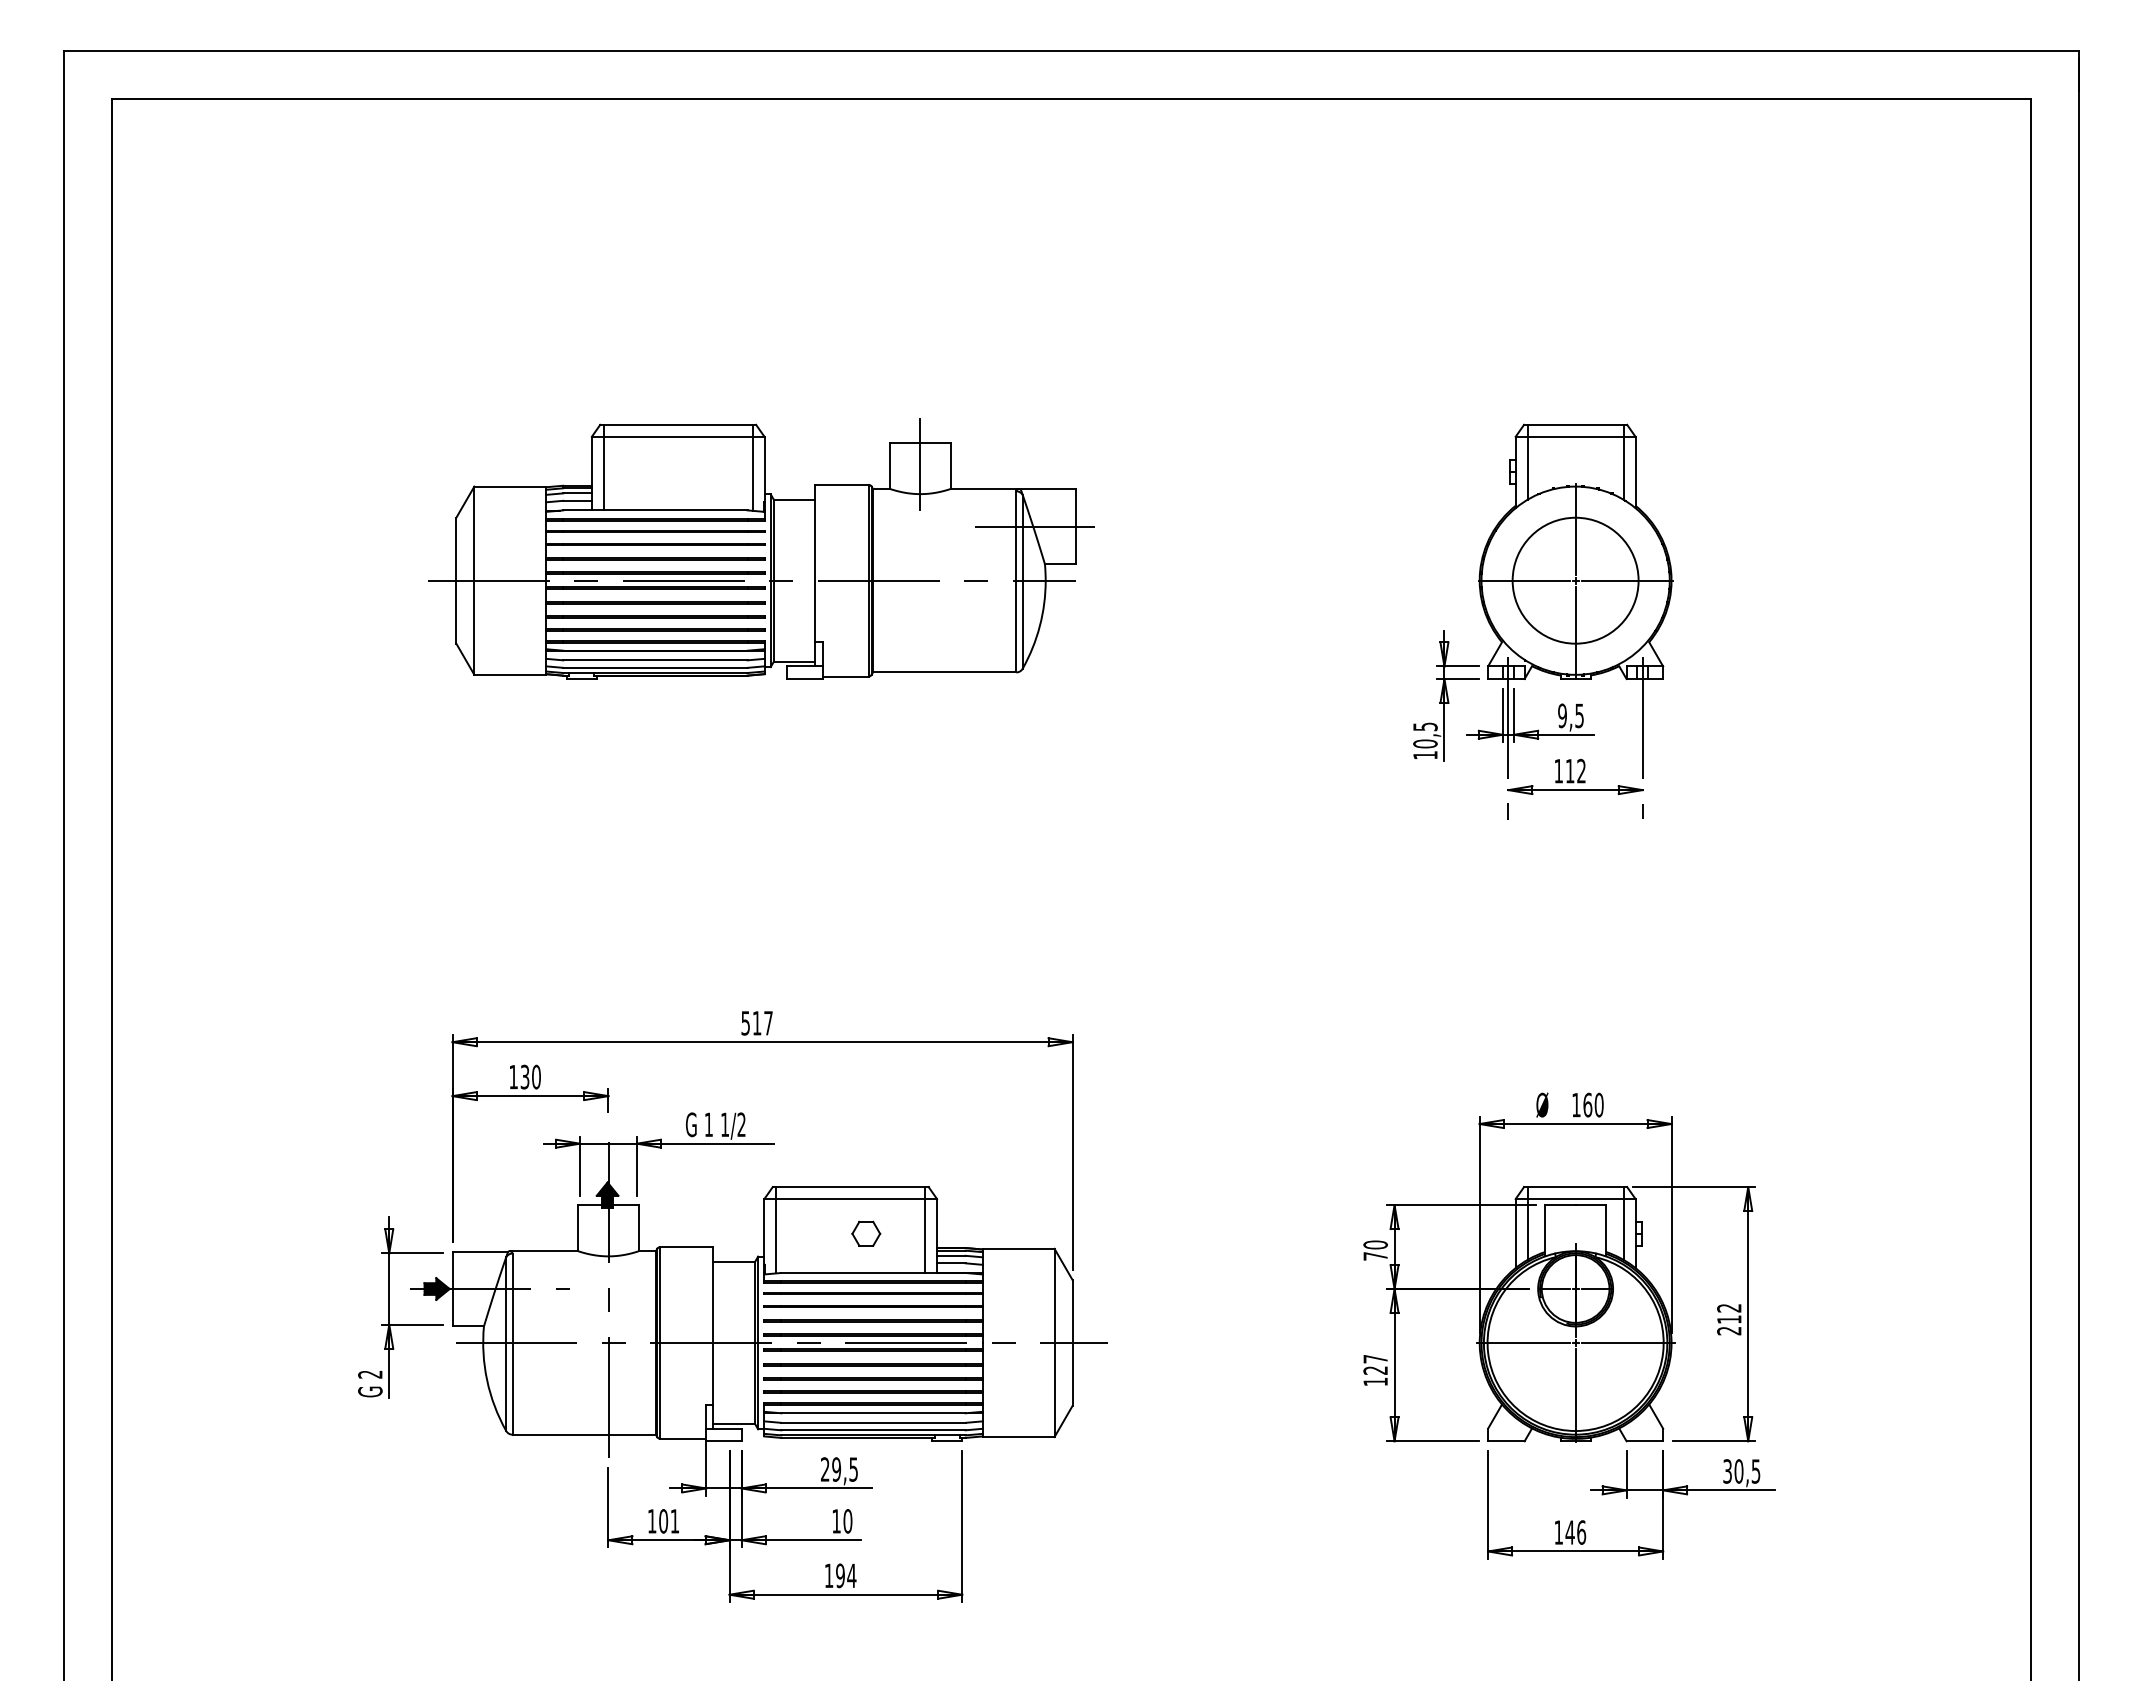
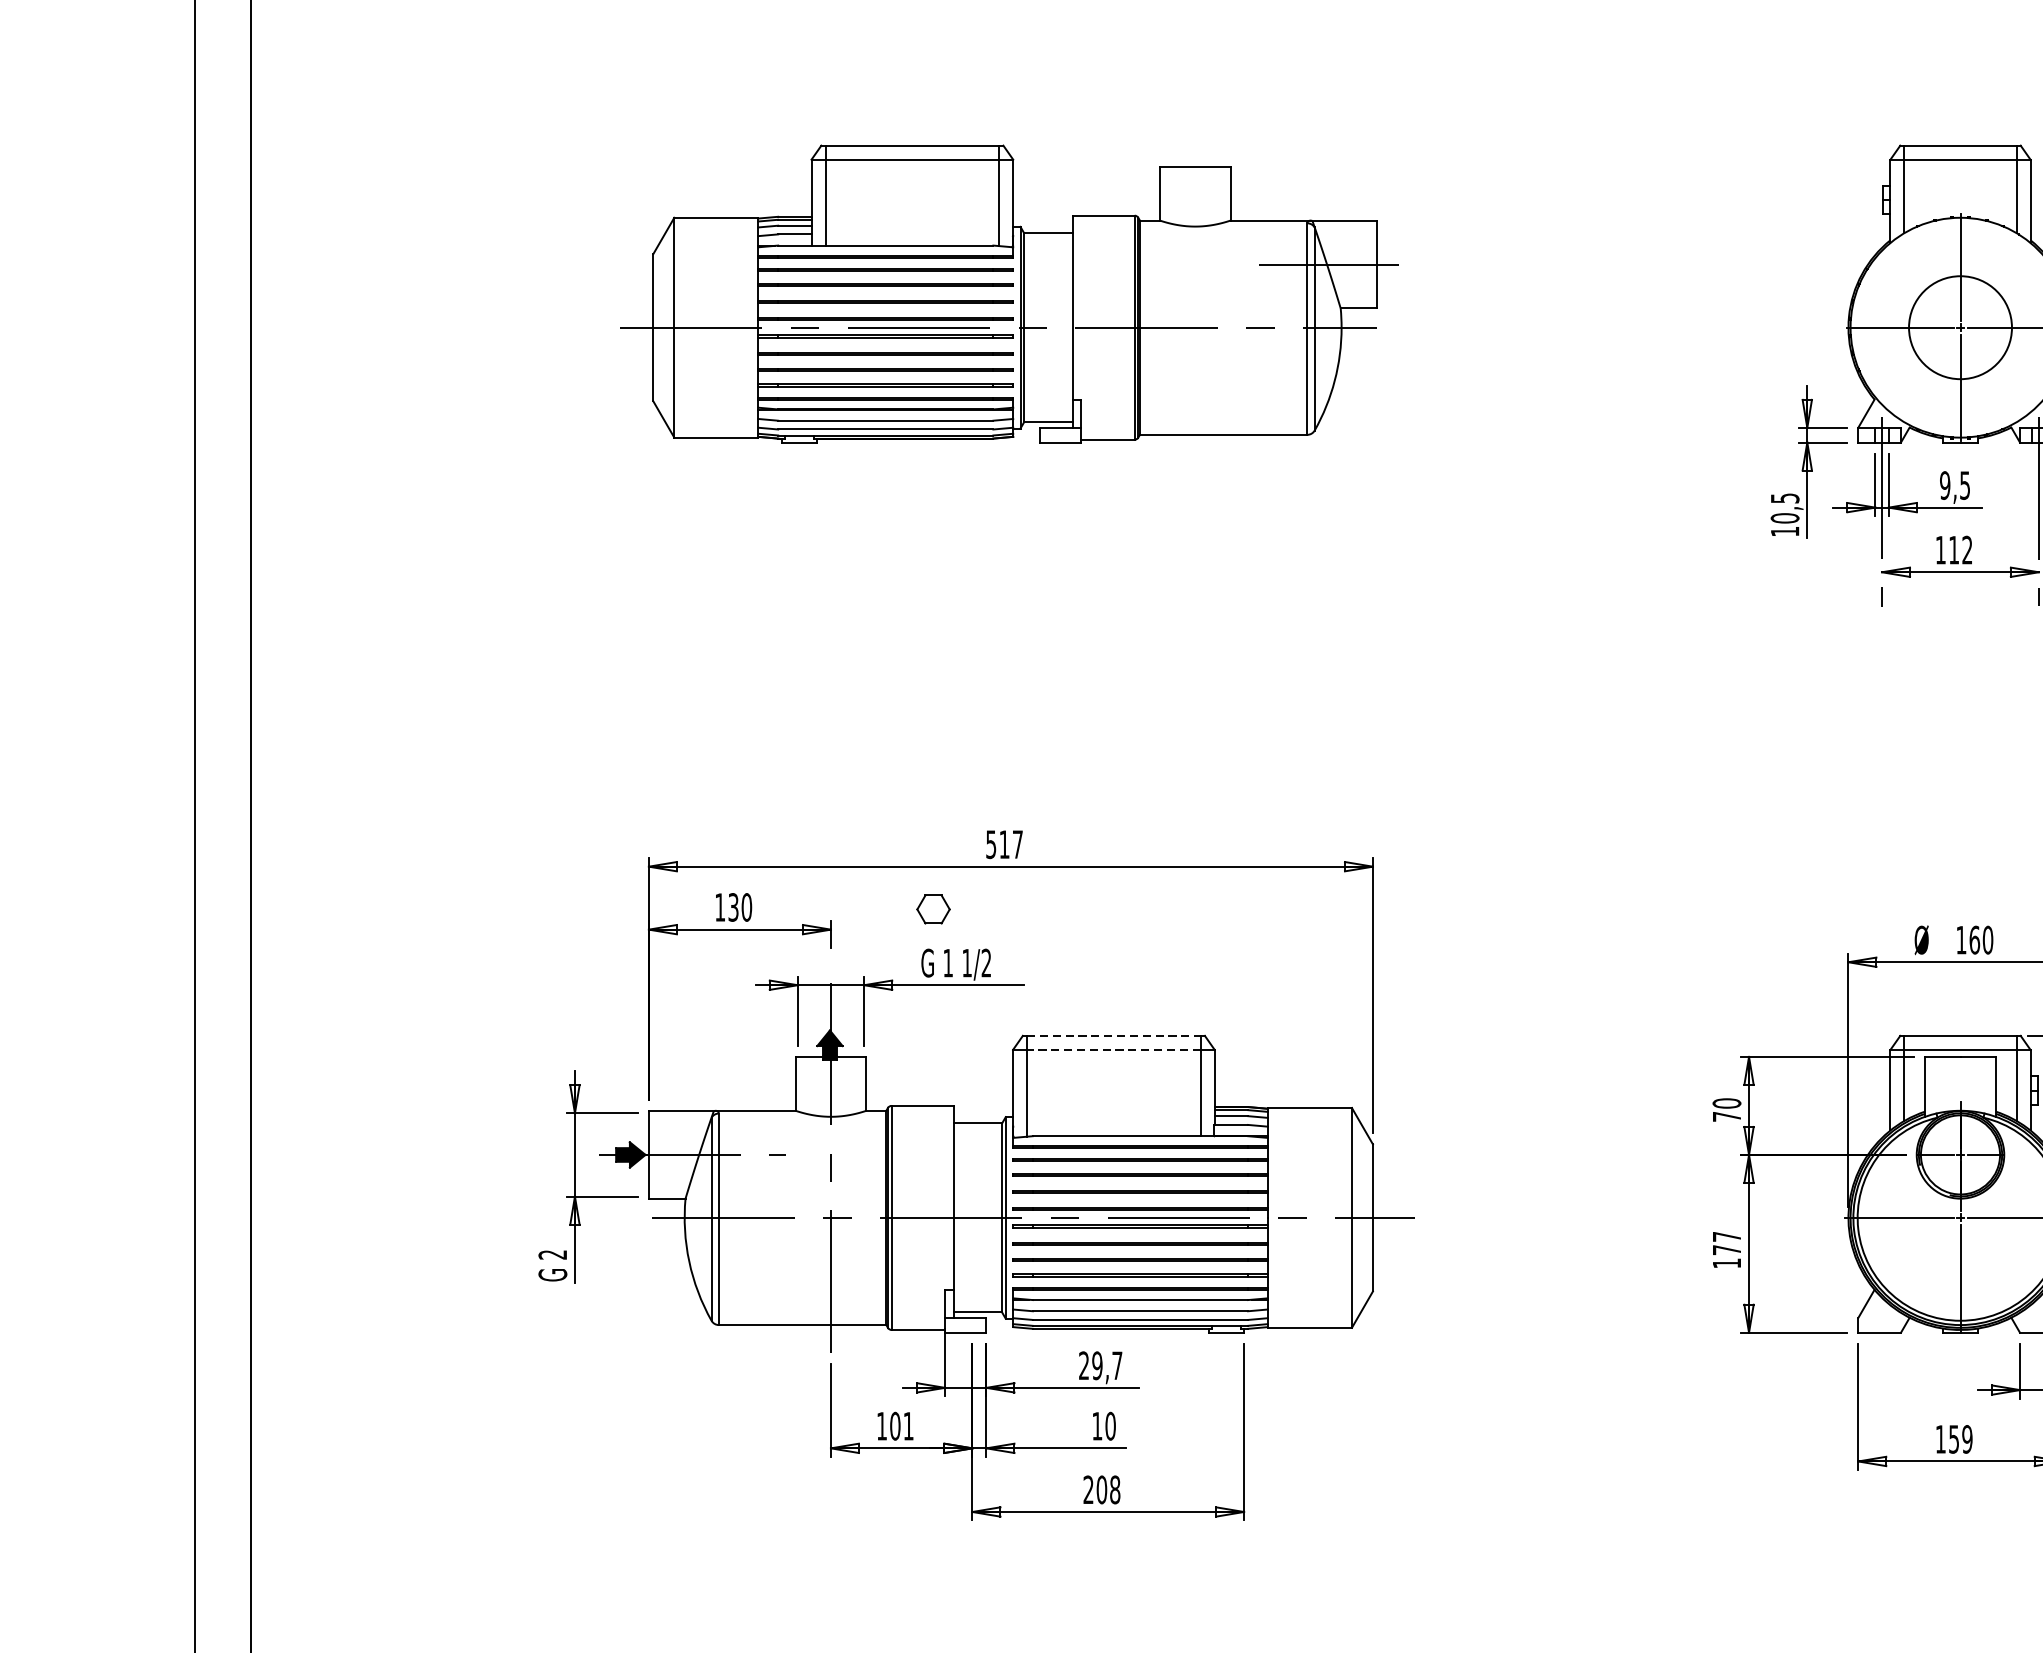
line: (920, 464) -> (1195, 191), removed
circle: (1575, 580) -> (1960, 327), size x0.7
line: (851, 1187) -> (1114, 1036), solid -> dashed
line: (850, 1199) -> (1113, 1050), solid -> dashed
part: (866, 1233) -> (933, 909), moved
text: (1375, 1370) -> (1726, 1250), 127 -> 177
text: (853, 1469) -> (1117, 1365), 29,5 -> 29,7
text: (1575, 1532) -> (1960, 1439), 146 -> 159
text: (840, 1575) -> (1101, 1489), 194 -> 208

